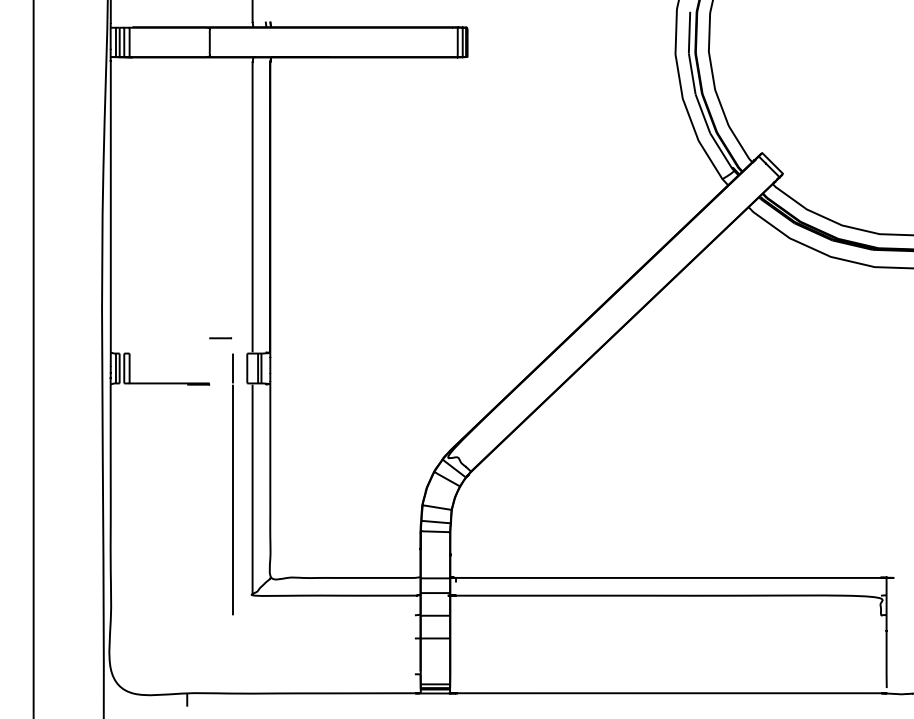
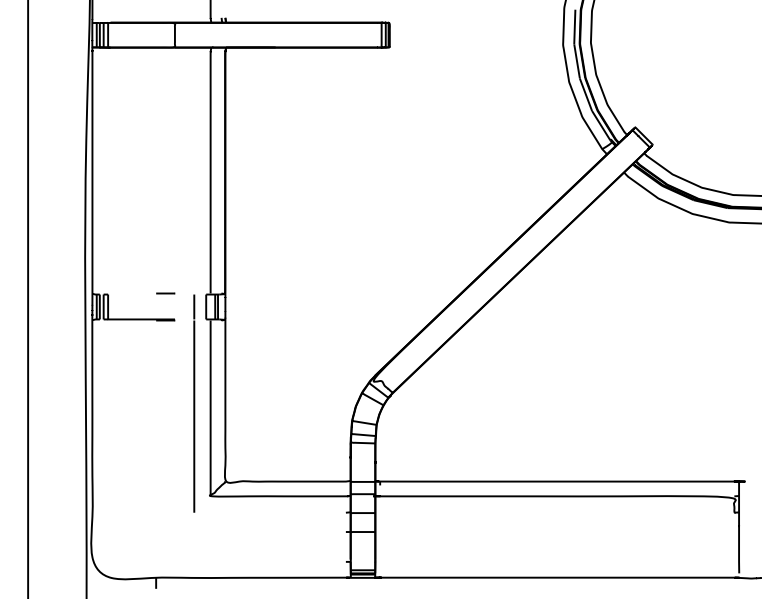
line: (220, 338) -> (165, 293), moved

